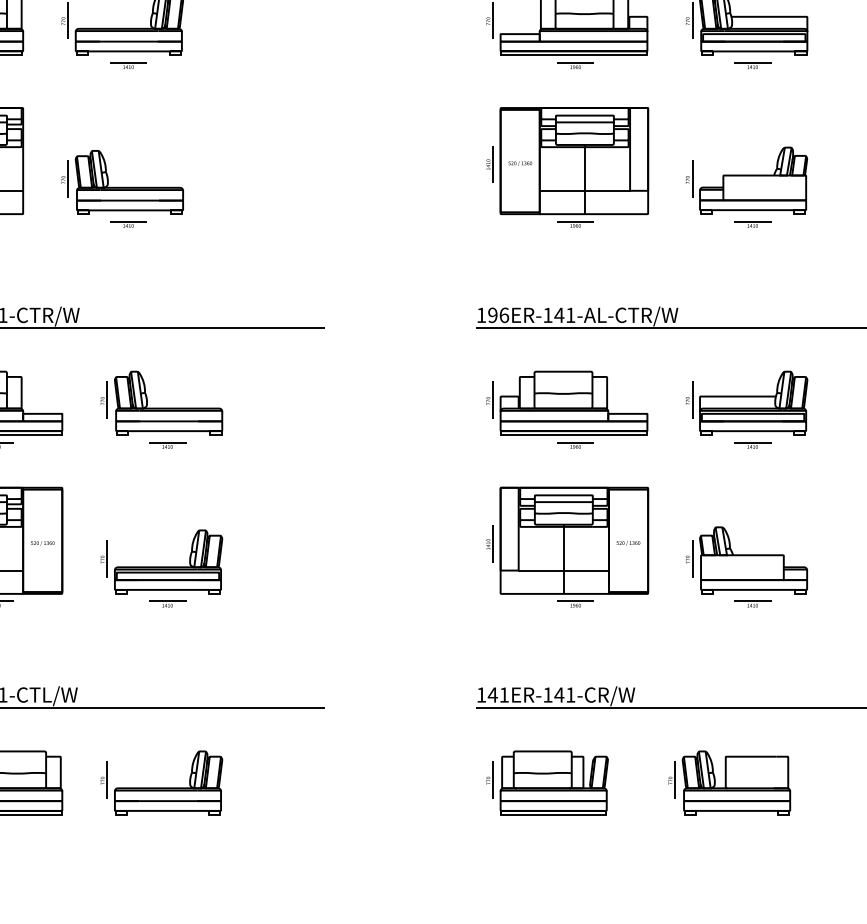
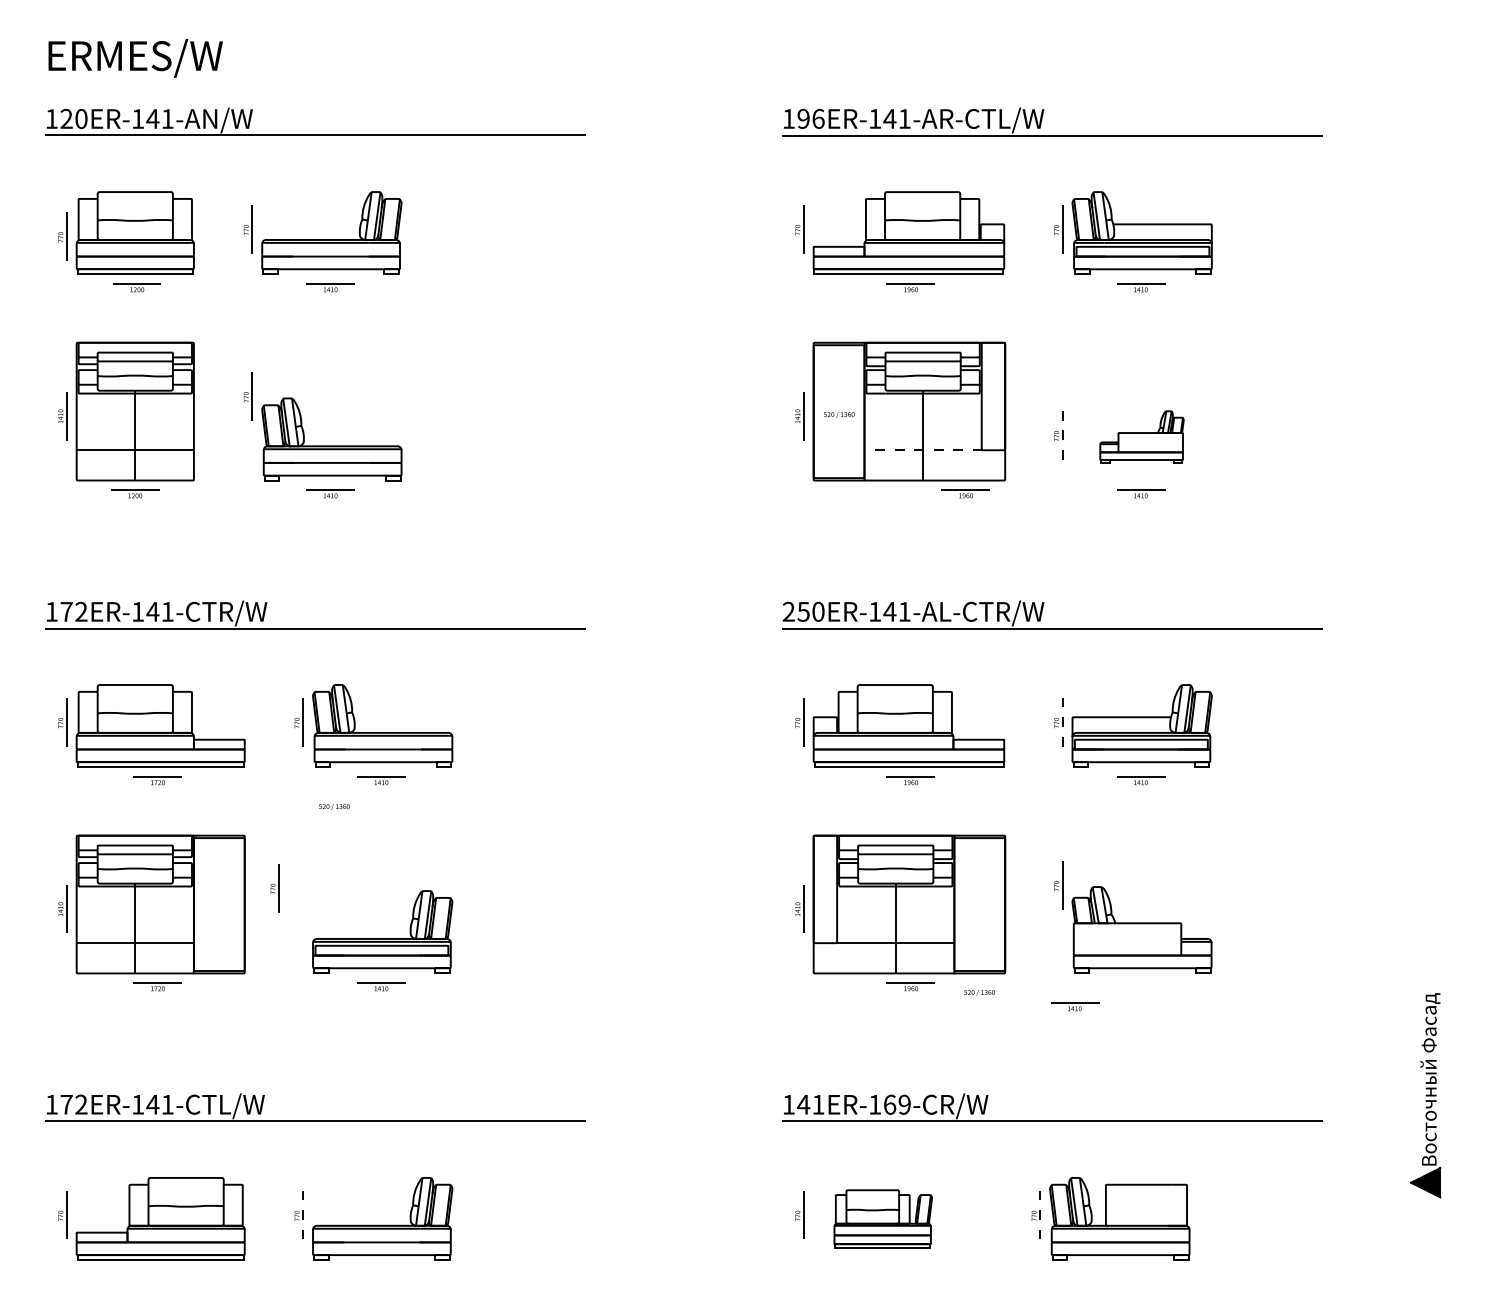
line: (692, 178) -> (1062, 434), solid -> dashed
part: (64, 179) -> (247, 396), moved
part: (753, 180) -> (1141, 436), size x0.6
line: (585, 191) -> (923, 450), solid -> dashed
part: (575, 224) -> (965, 493), moved
text: (492, 315) -> (803, 611), 196ER-141-AL-CTR/W -> 250ER-141-AL-CTR/W
line: (692, 399) -> (1062, 721), solid -> dashed
text: (42, 543) -> (334, 806), moved
text: (628, 543) -> (979, 992), moved
part: (103, 559) -> (274, 888), moved
part: (689, 559) -> (1058, 885), moved
part: (753, 603) -> (1075, 1006), moved
text: (564, 694) -> (896, 1104), 141ER-141-CR/W -> 141ER-169-CR/W
line: (107, 779) -> (303, 1214), solid -> dashed
line: (675, 779) -> (1040, 1214), solid -> dashed
part: (553, 782) -> (882, 1218), size x0.7

